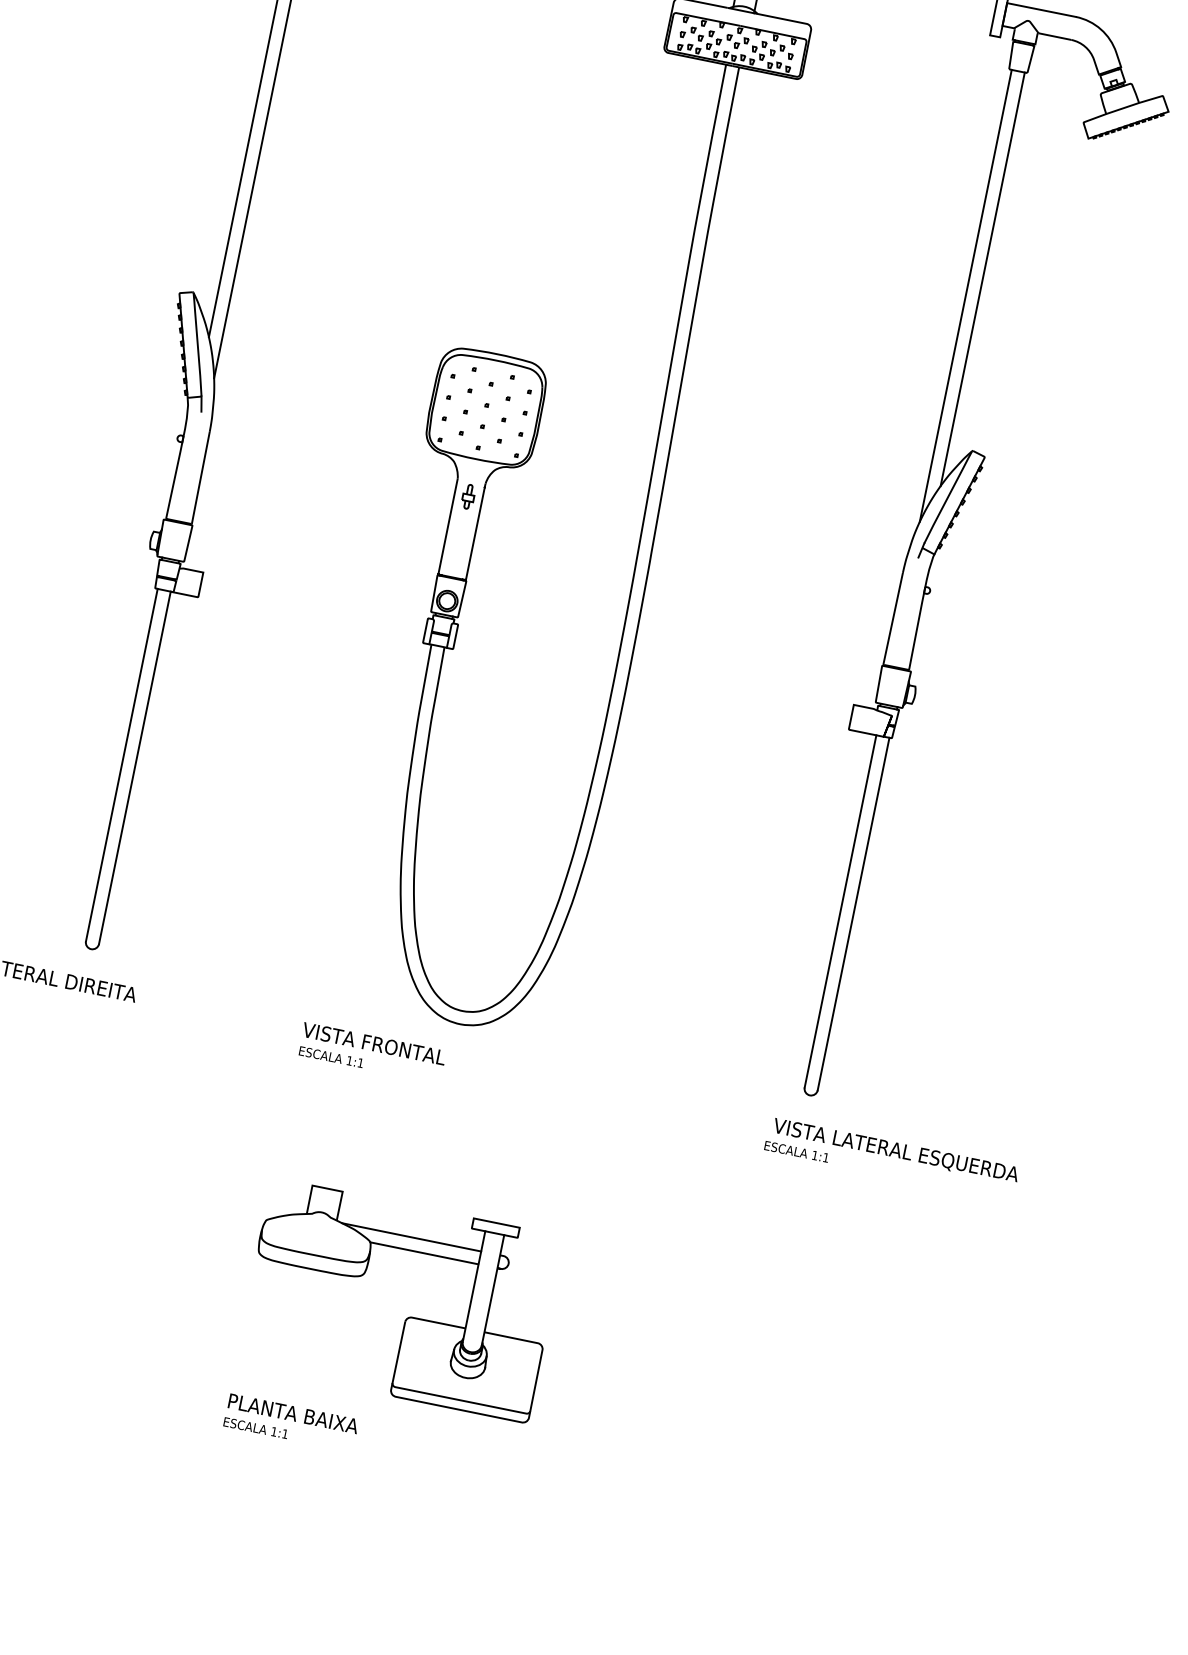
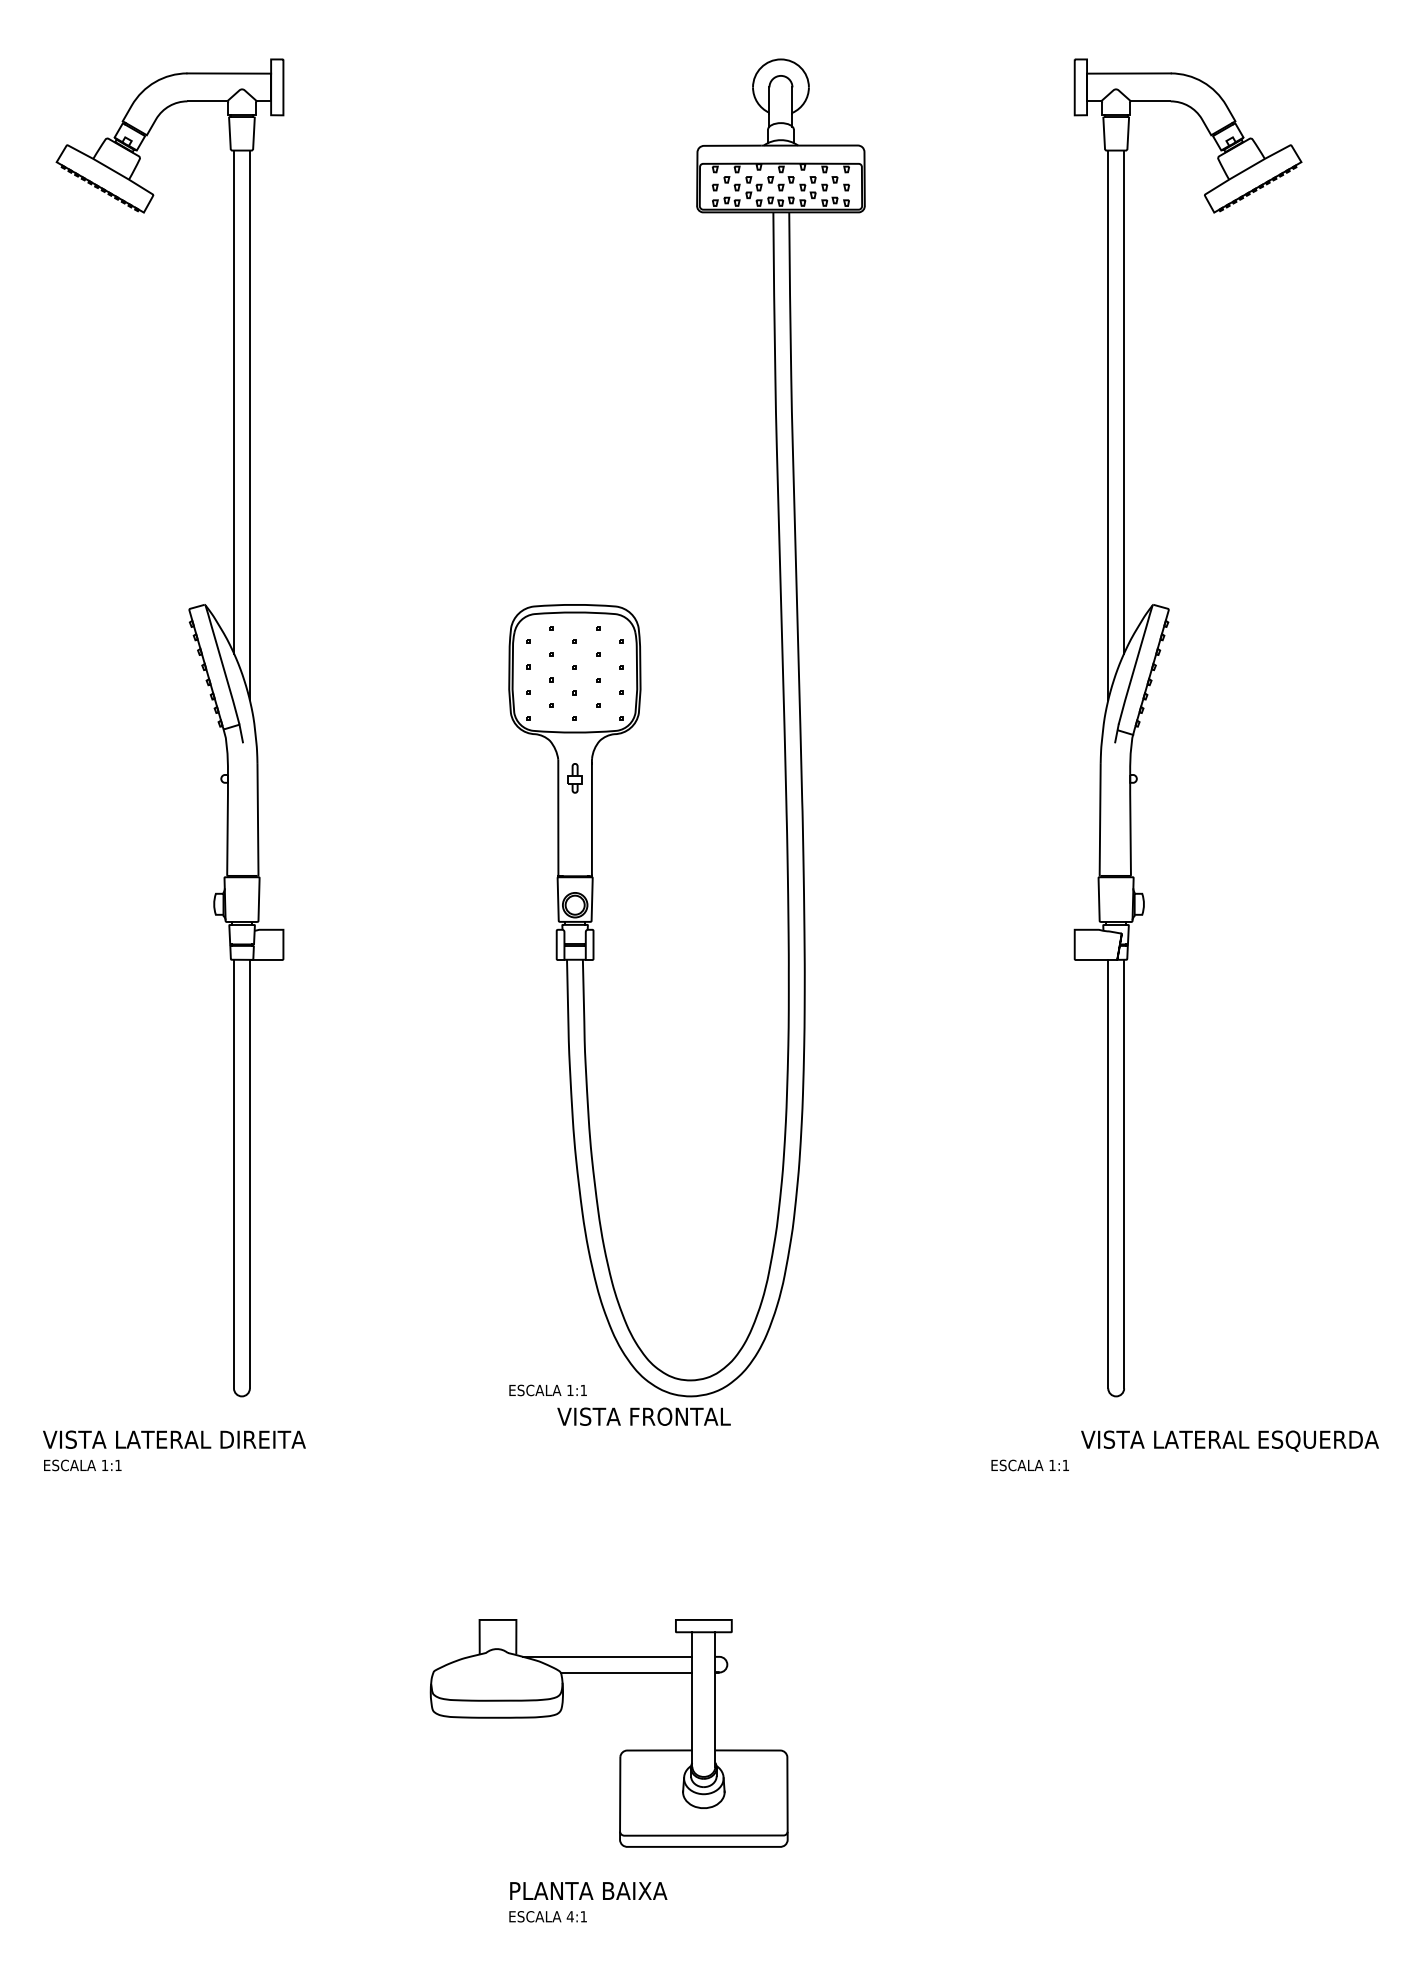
text: (373, 1043) -> (643, 1416), moved
text: (330, 1057) -> (547, 1390), moved
text: (796, 1151) -> (1029, 1465), moved
part: (408, 1316) -> (623, 1750), moved
text: (273, 1431) -> (569, 1916), 1:1 -> 4:1

